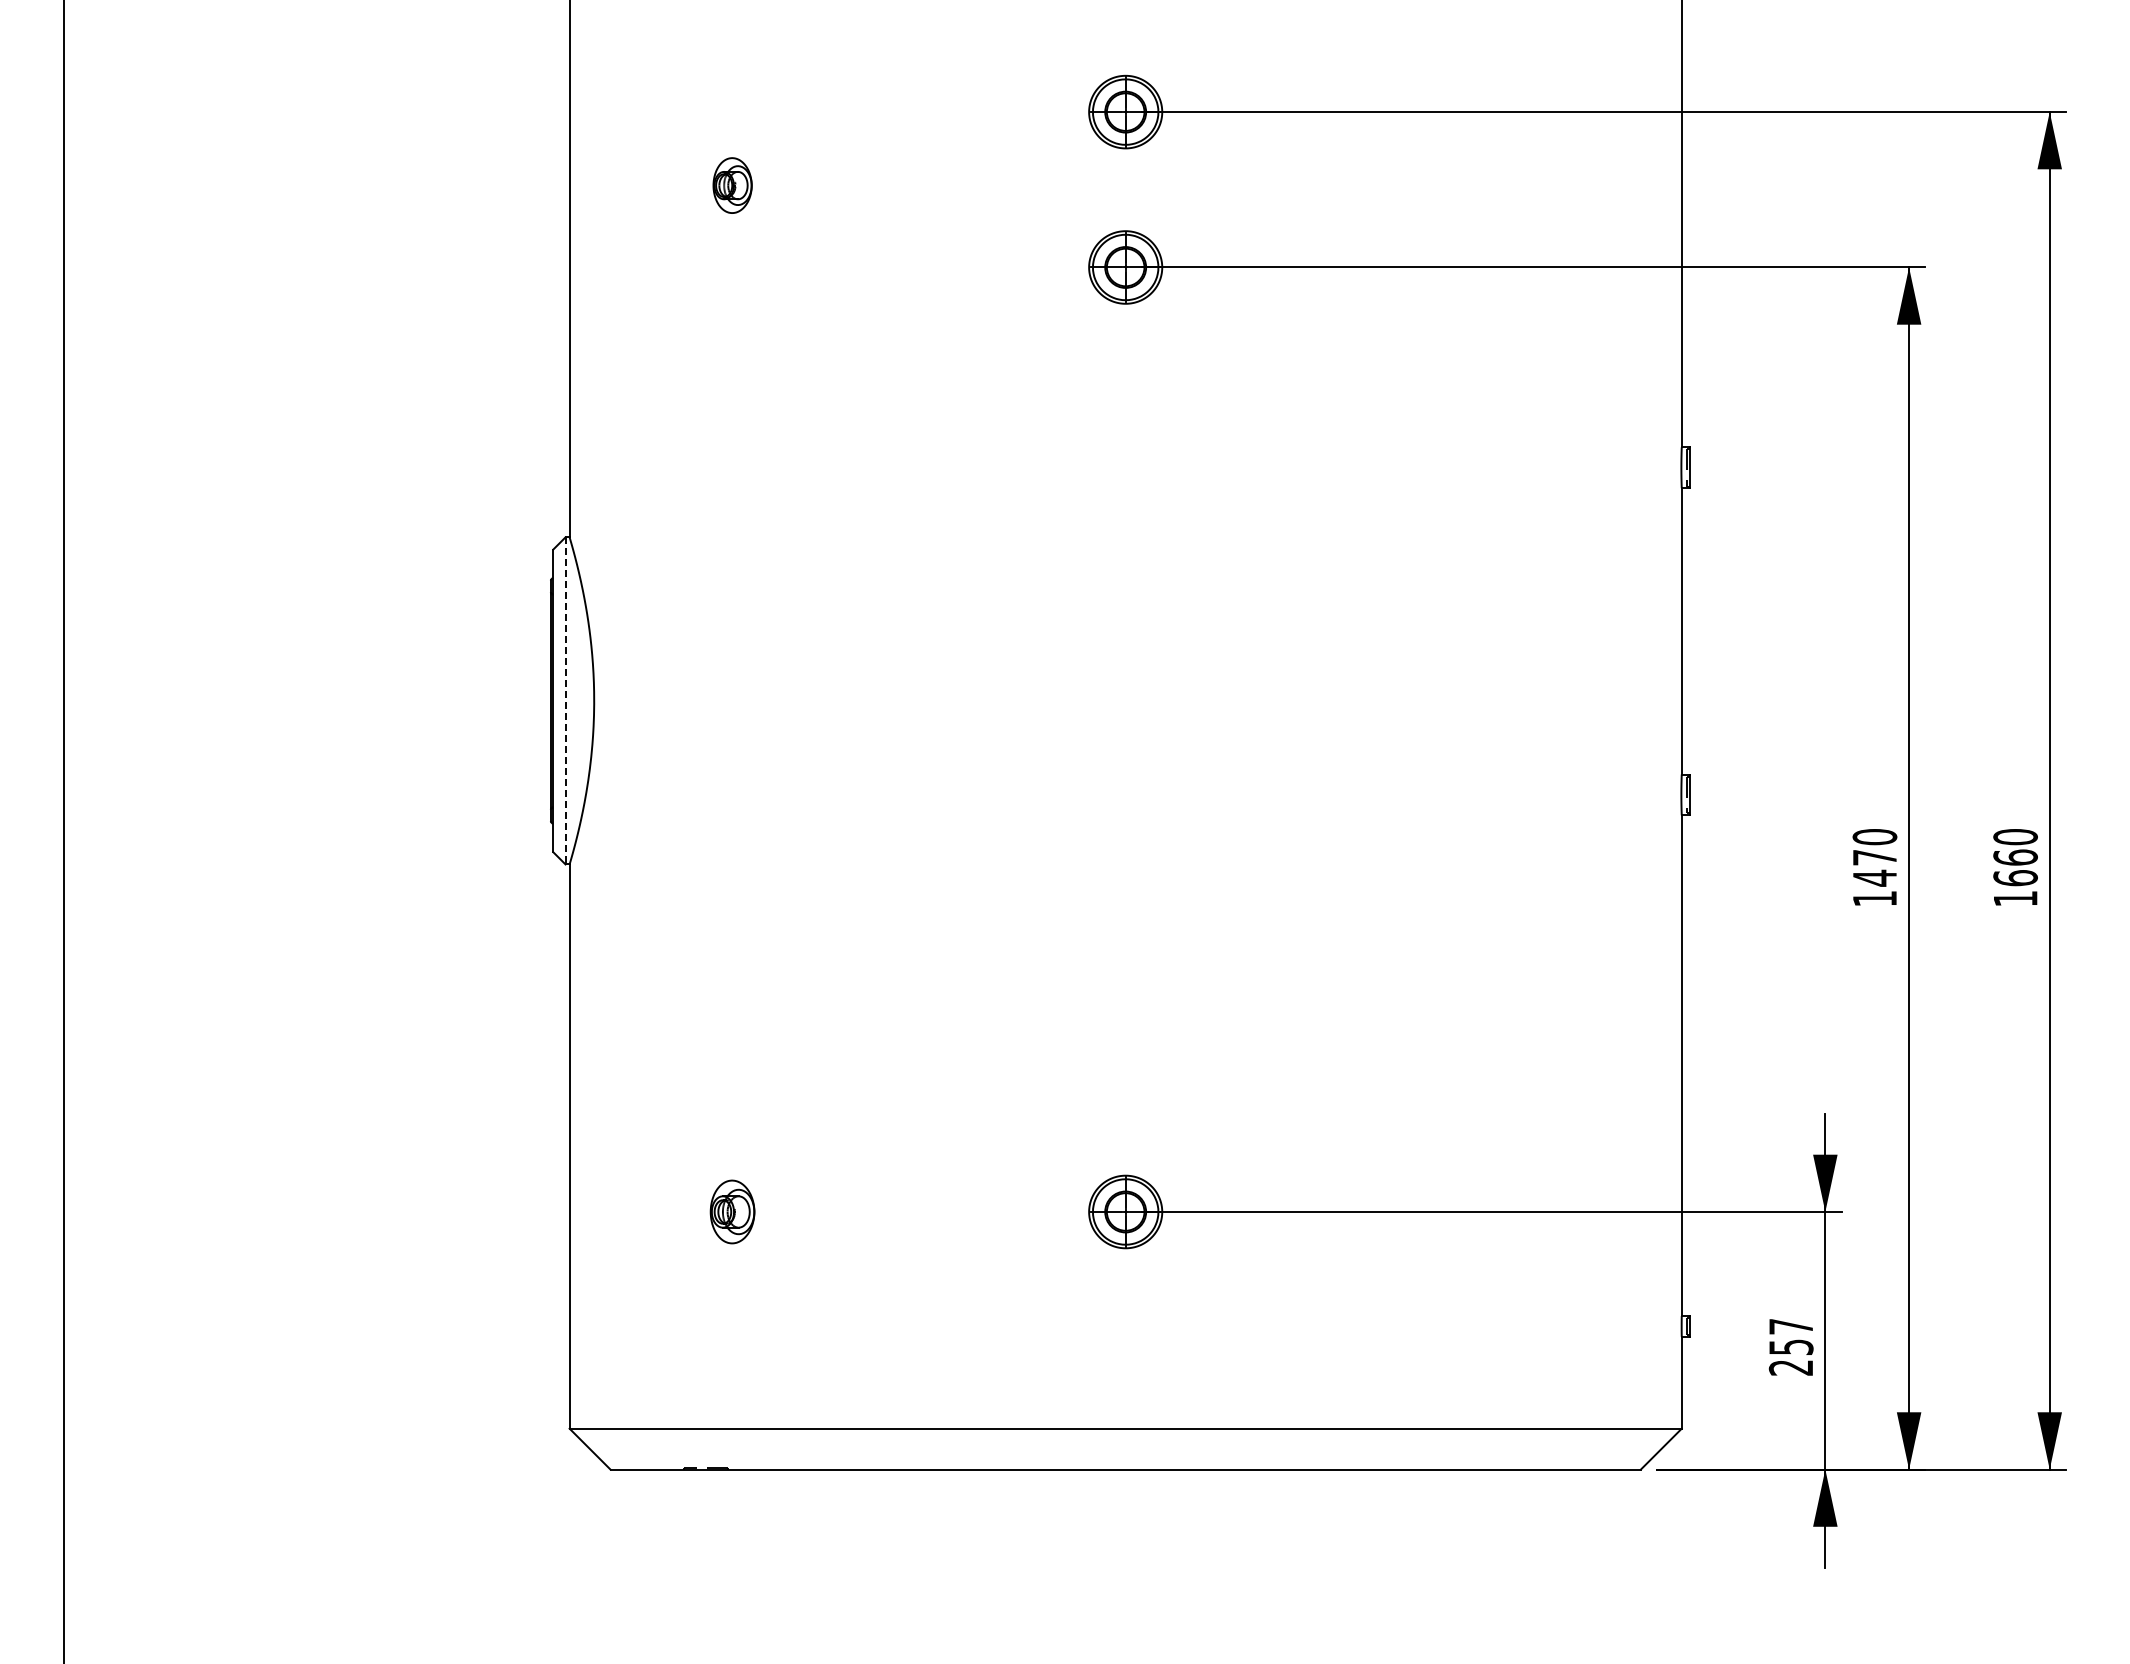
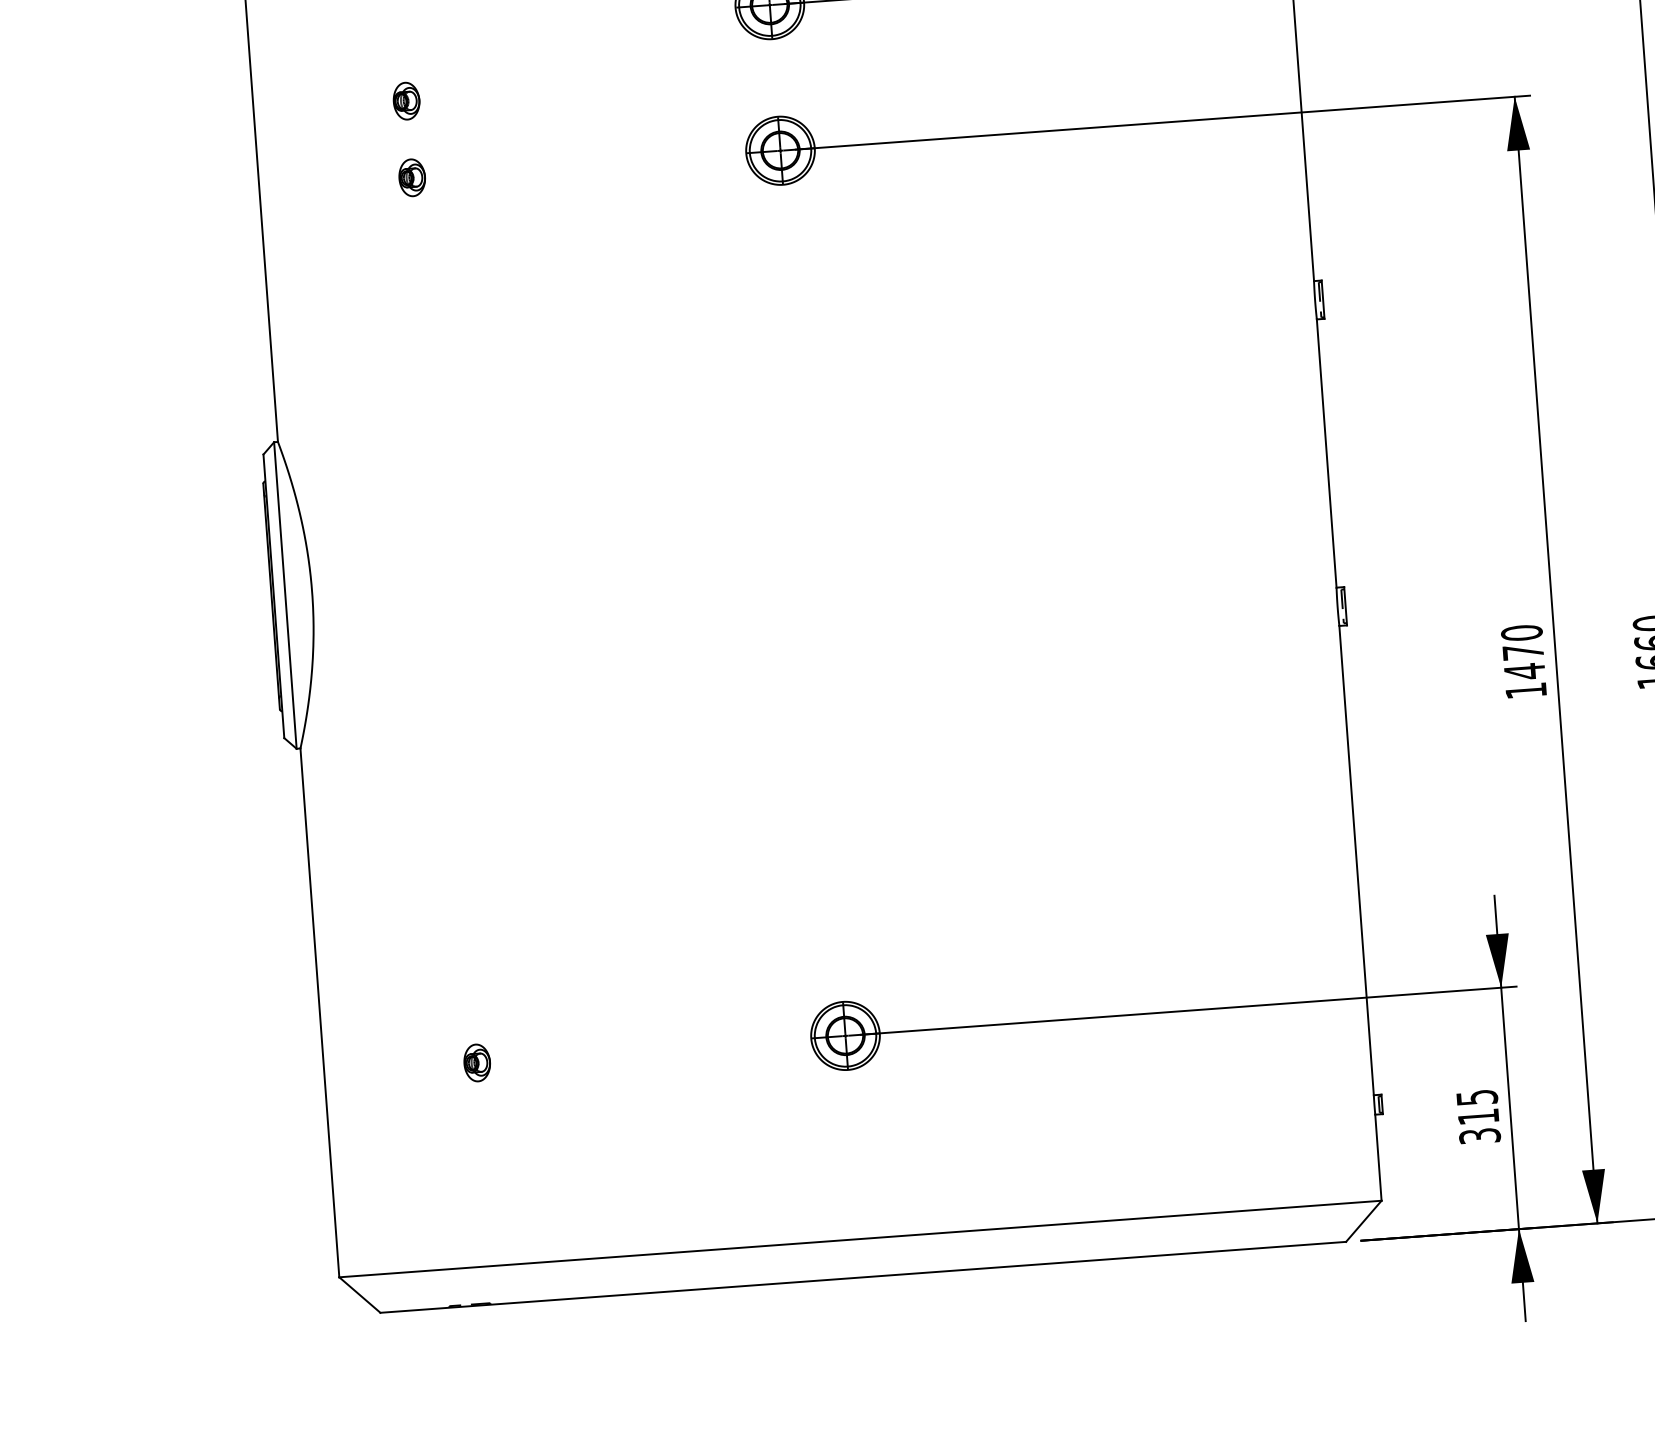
part: (732, 185) -> (406, 100), size x0.71
part: (732, 267) -> (412, 177), added
line: (565, 700) -> (285, 595), dashed -> solid
part: (732, 1211) -> (477, 1062), size x0.62
text: (1791, 1347) -> (1478, 1117), 257 -> 315

